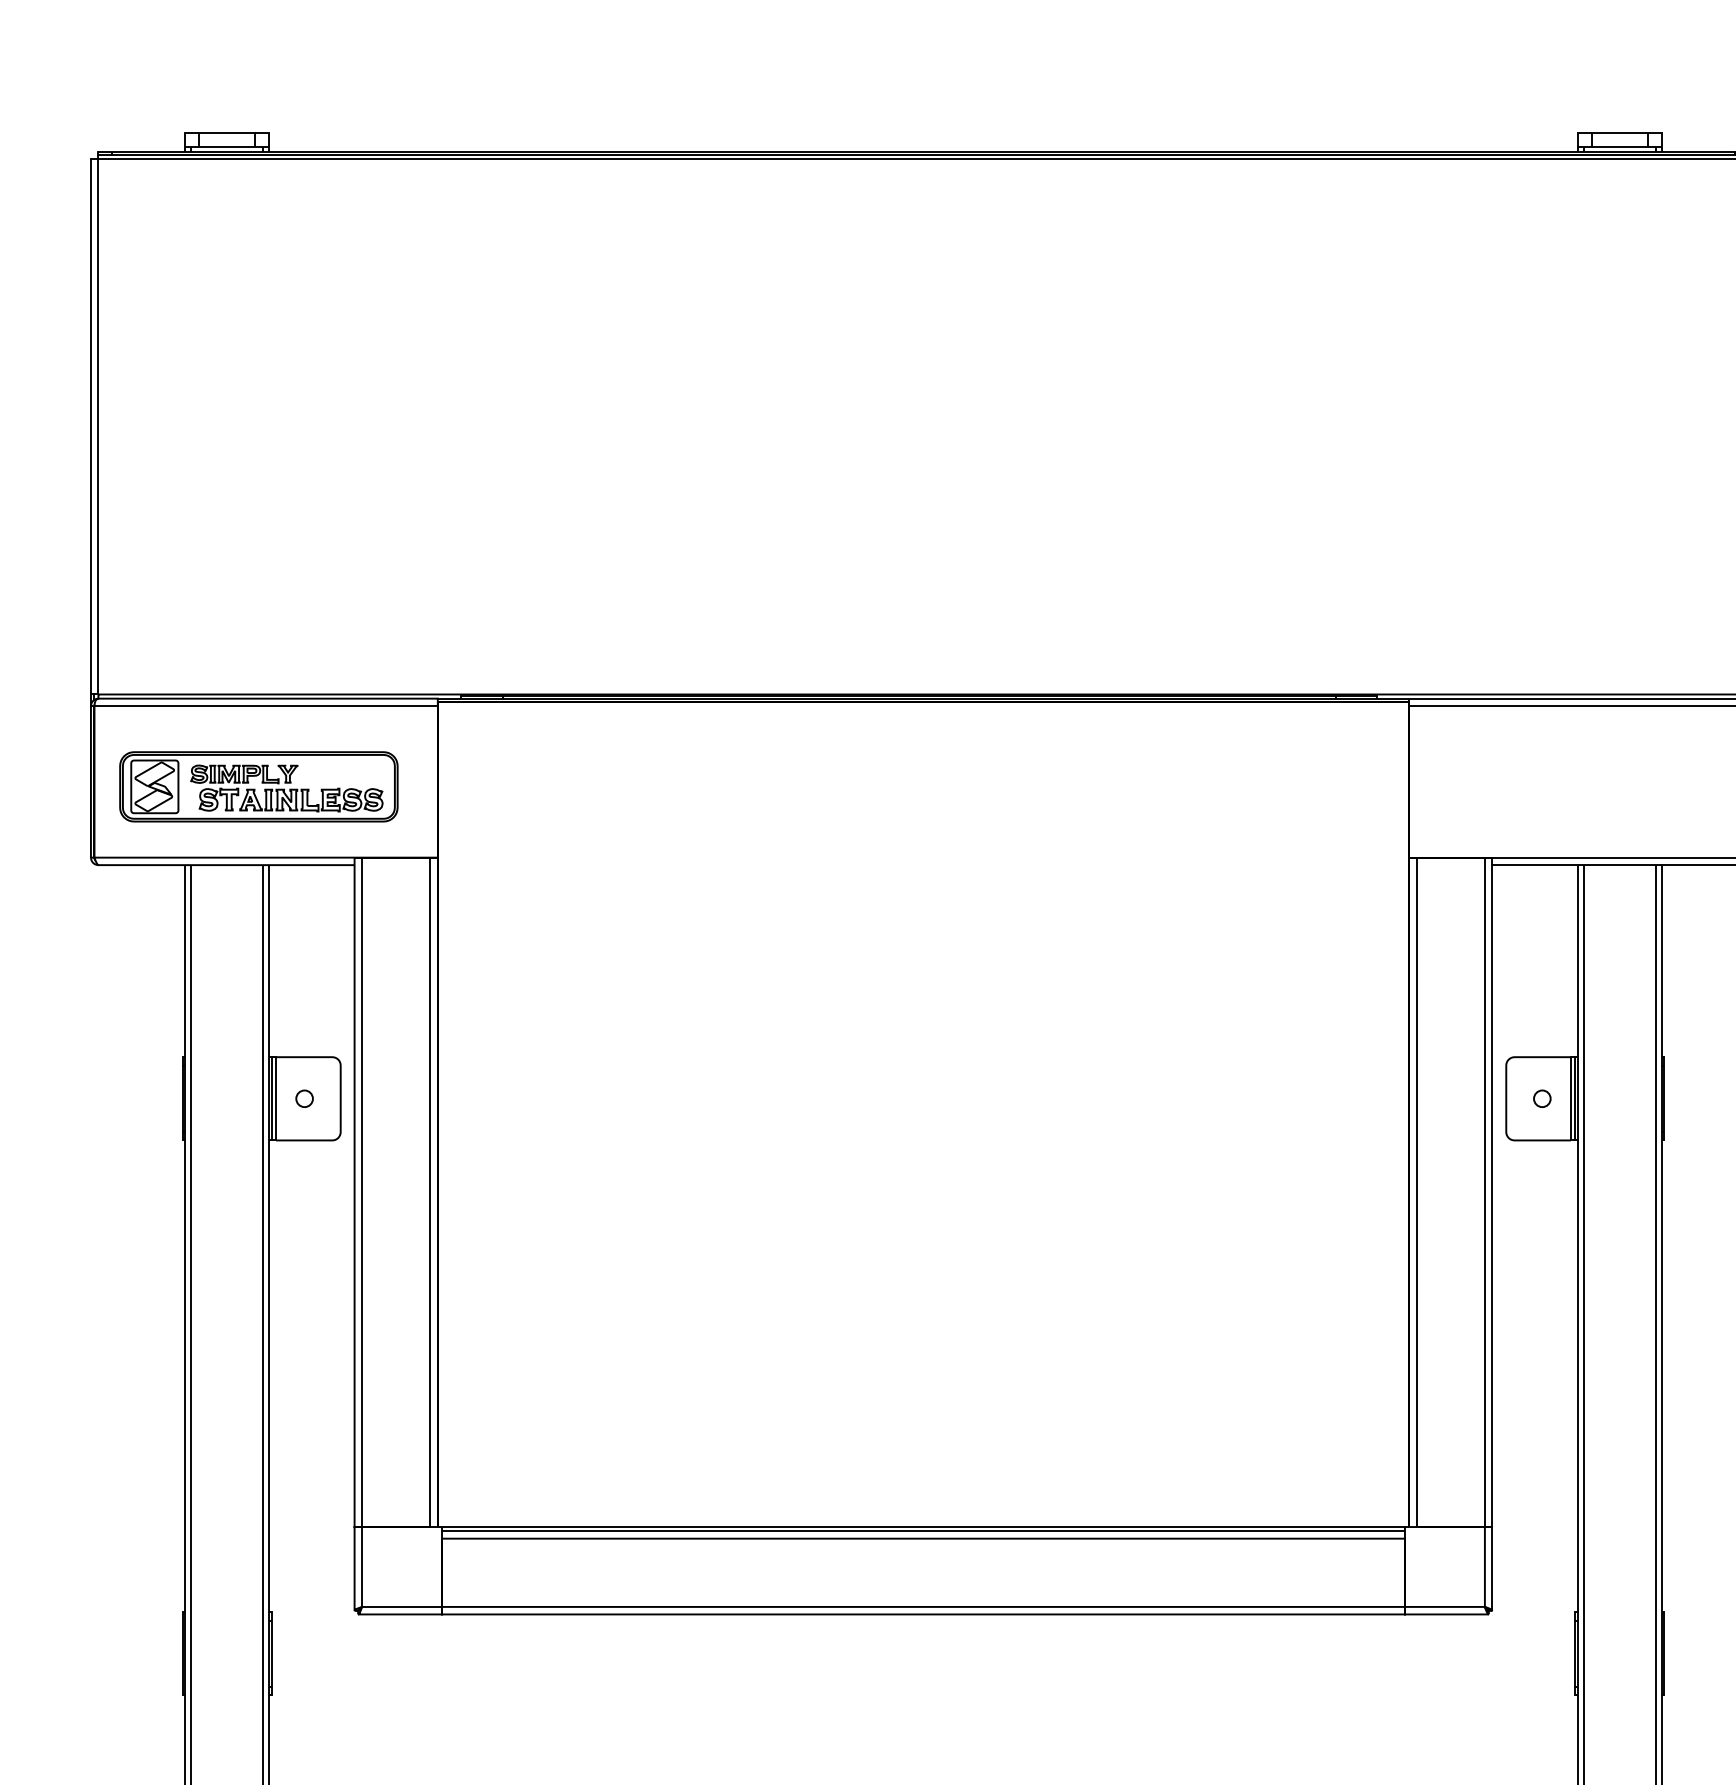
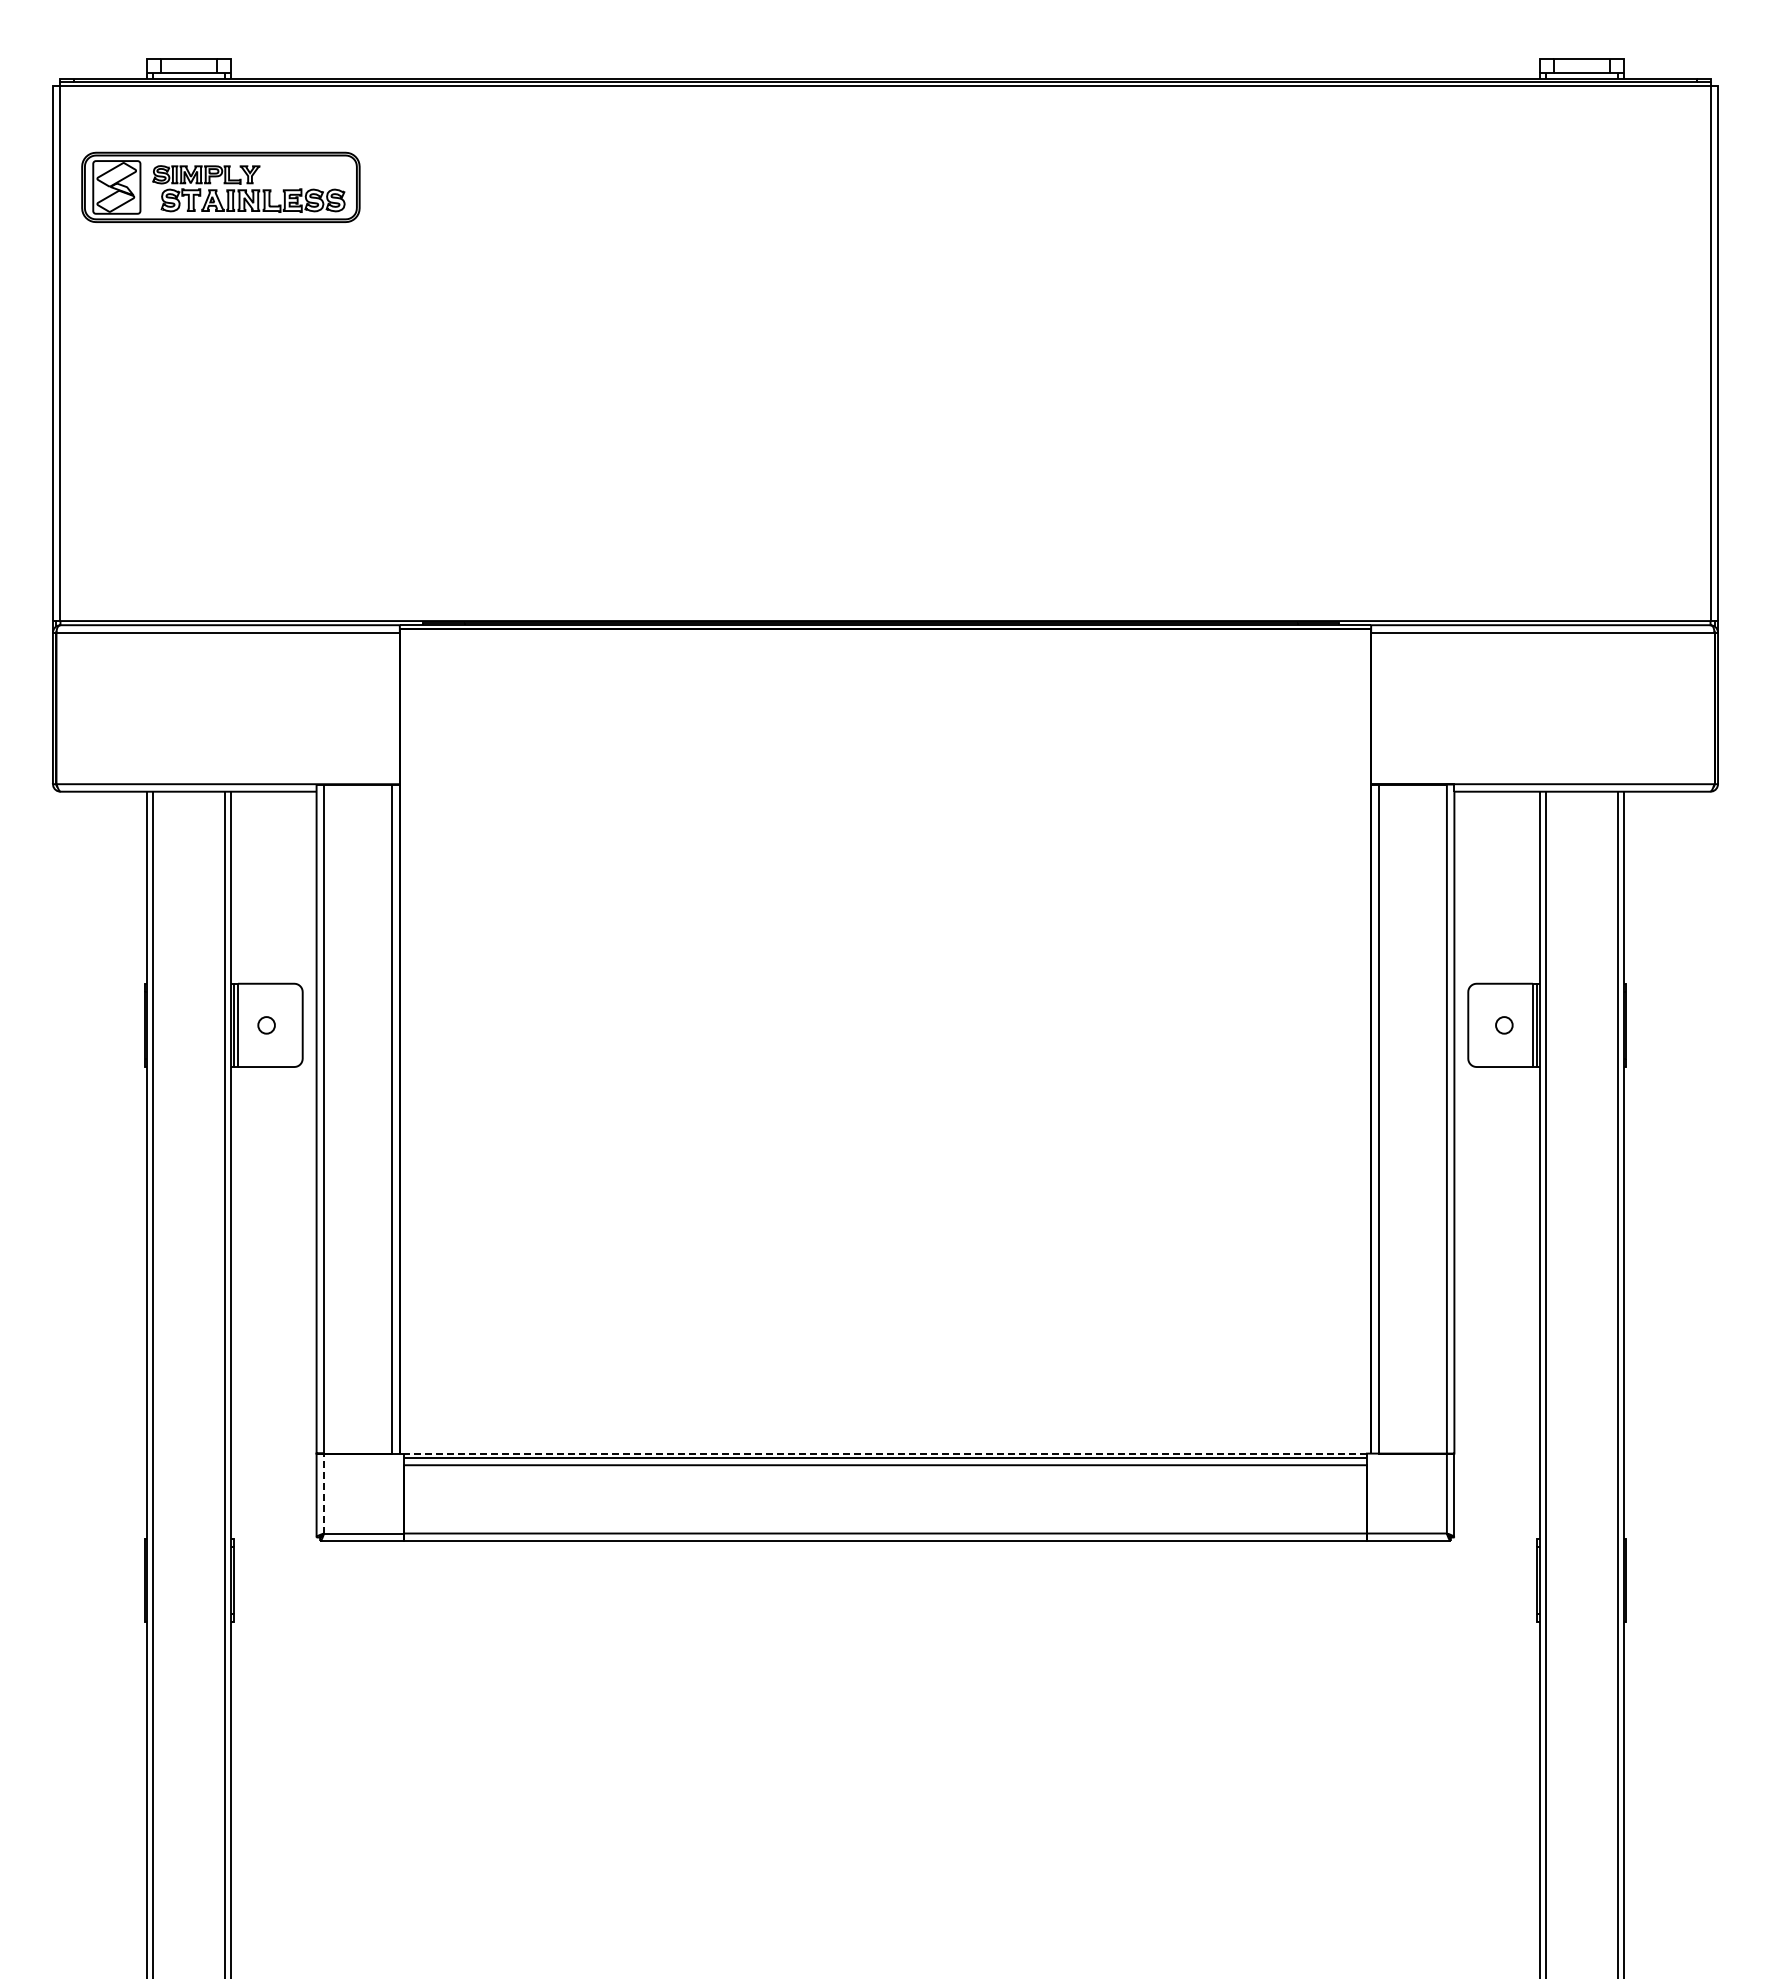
part: (258, 785) -> (220, 186), moved
line: (923, 1526) -> (885, 1453), solid -> dashed
line: (362, 1566) -> (324, 1493), solid -> dashed

